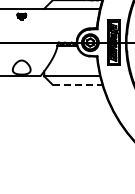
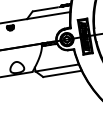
line: (77, 84) -> (62, 73), dashed -> solid

